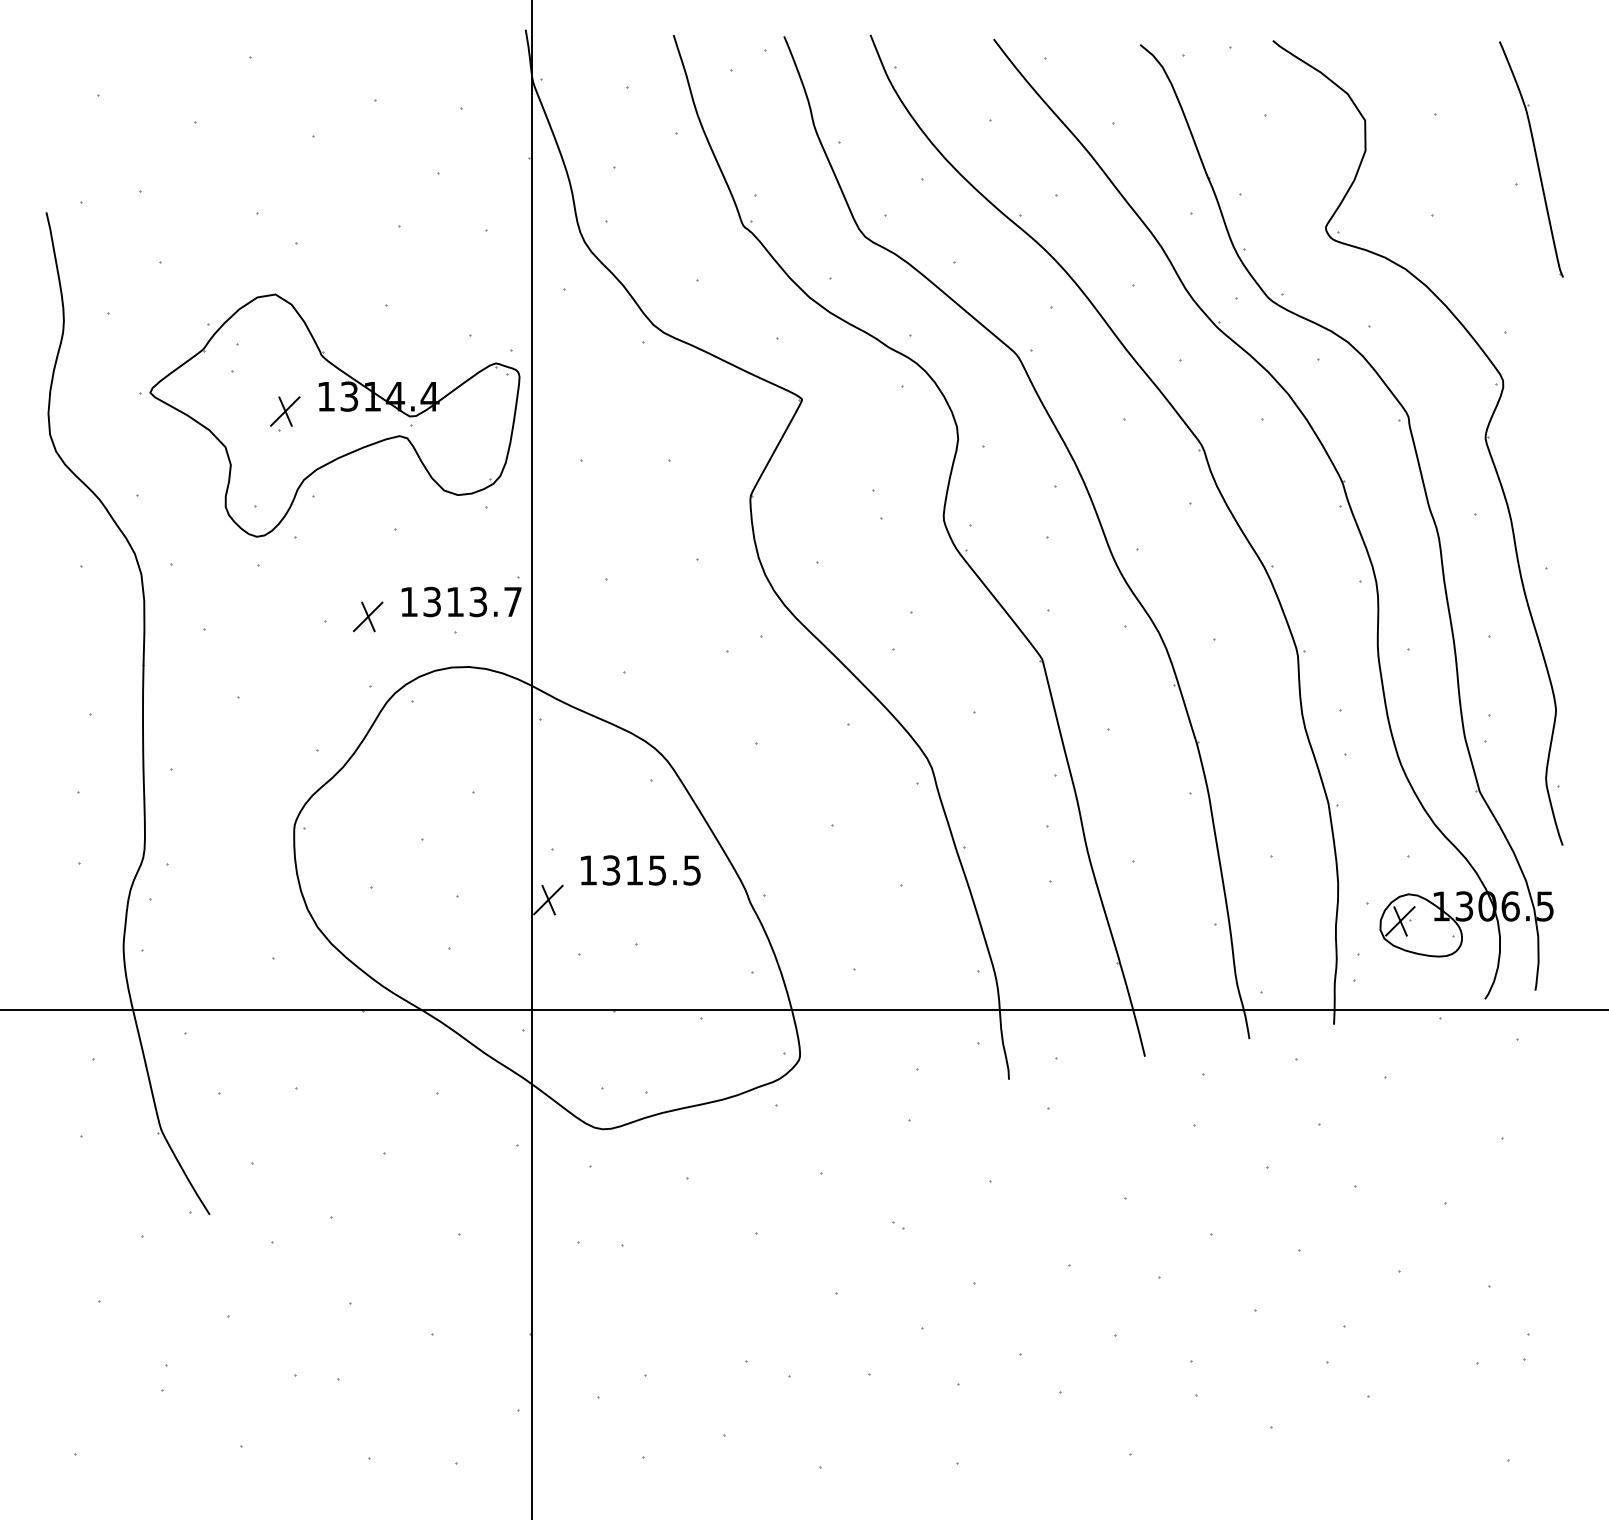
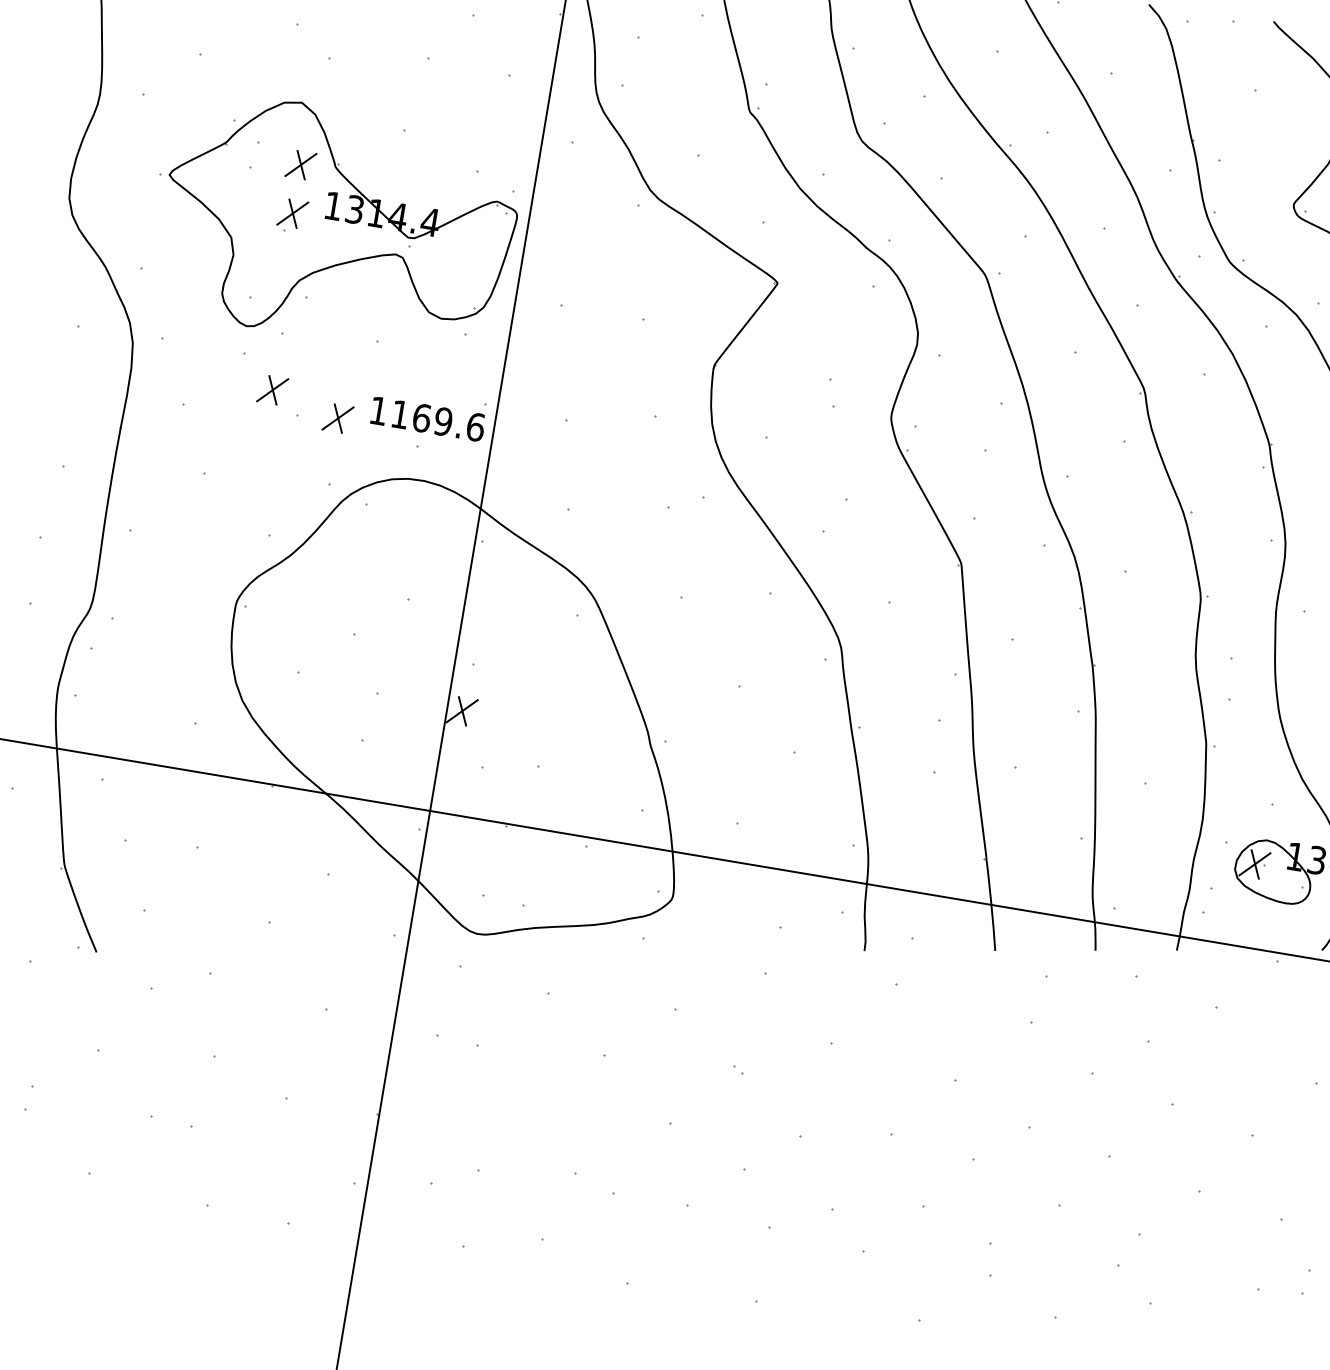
part: (285, 359) -> (301, 165), added
part: (295, 598) -> (273, 389), added
text: (472, 601) -> (437, 420), 1313.7 -> 1169.6
part: (640, 870) -> (552, 697), removed

